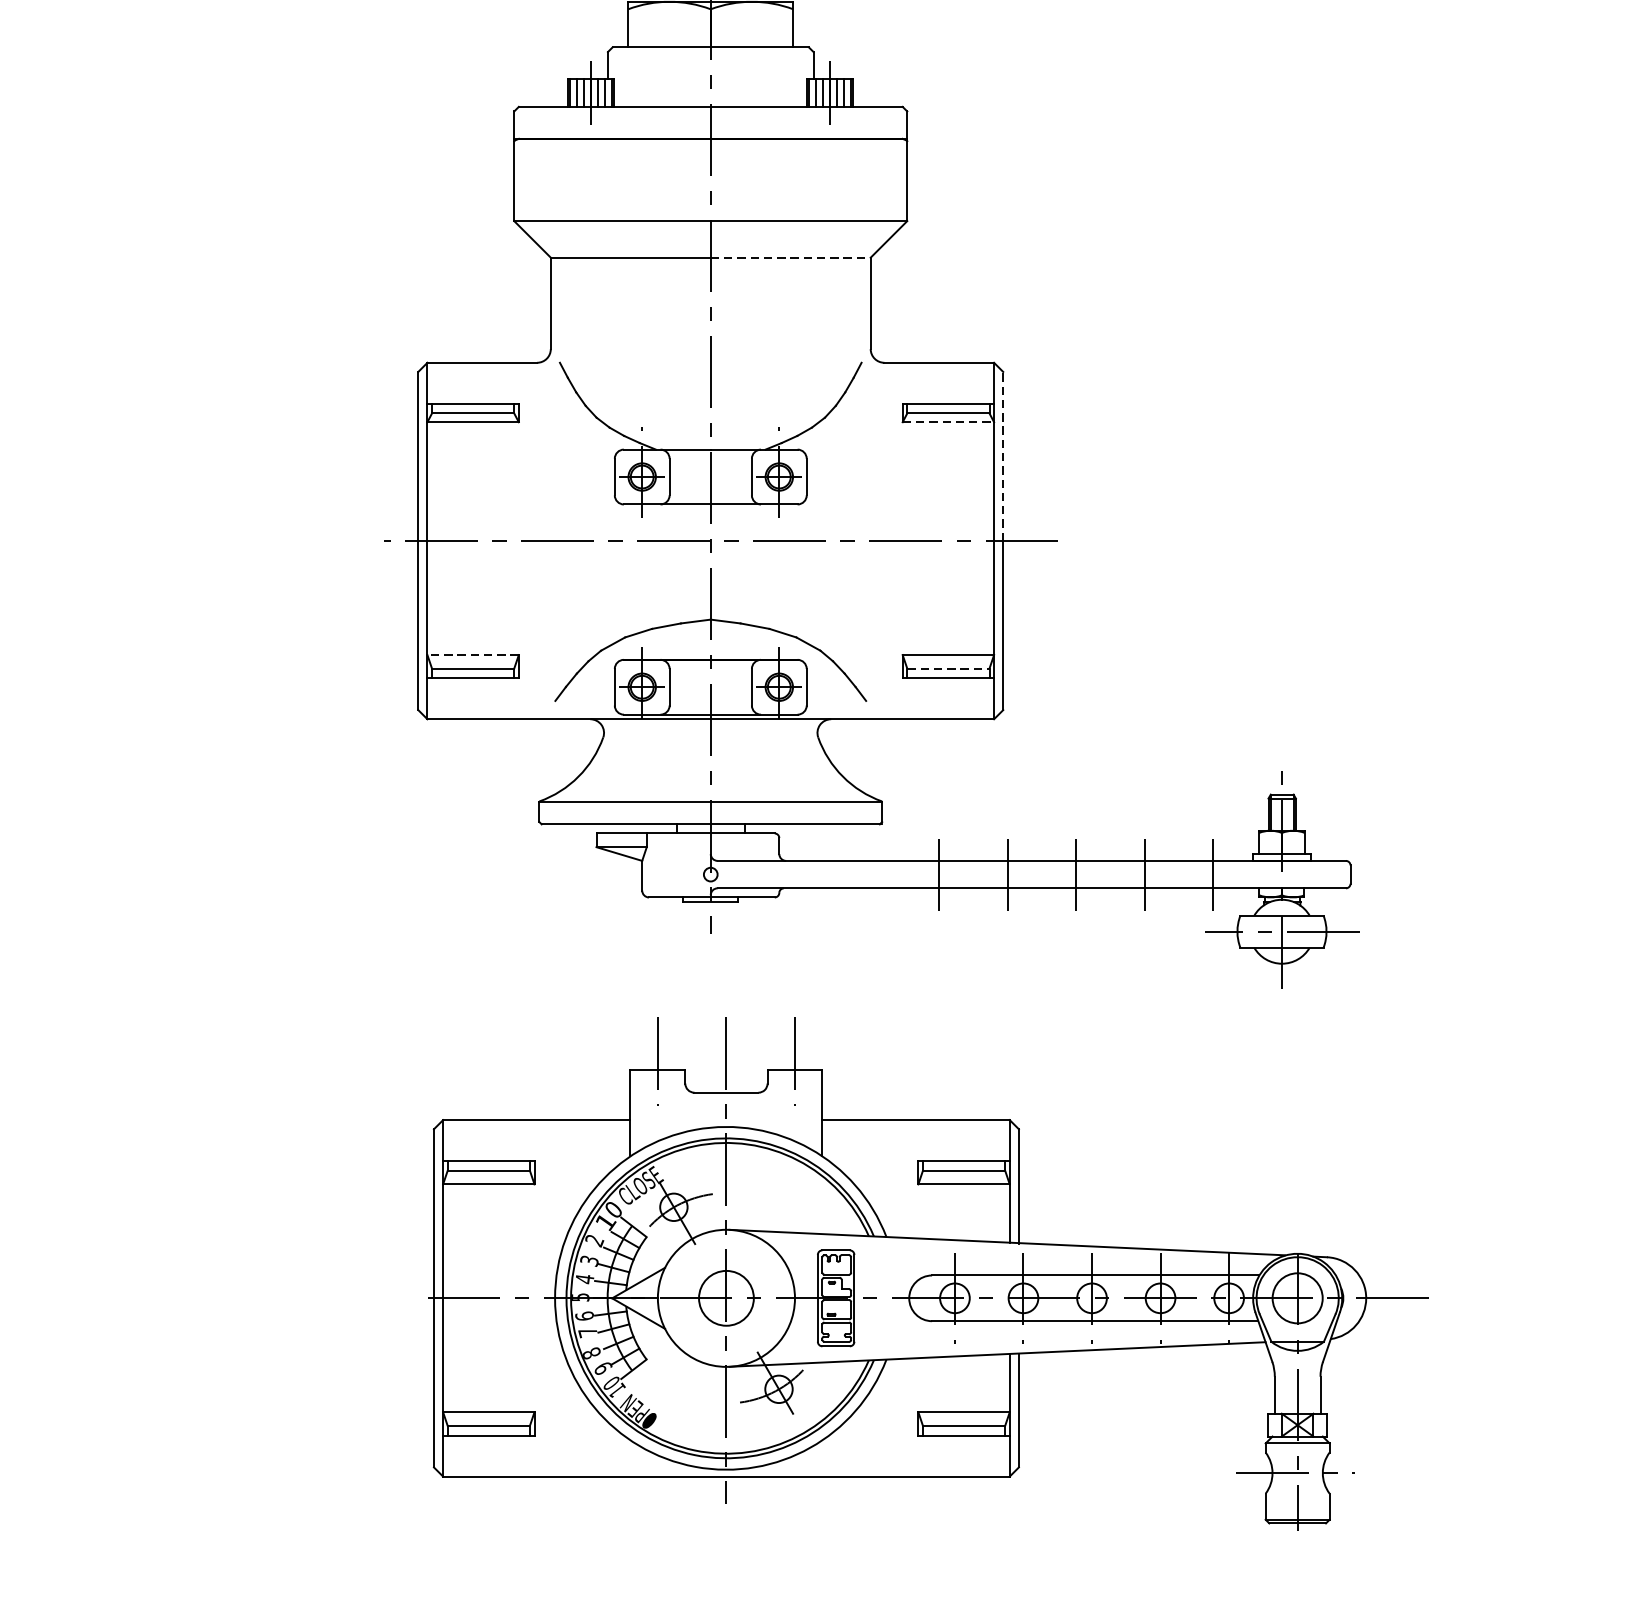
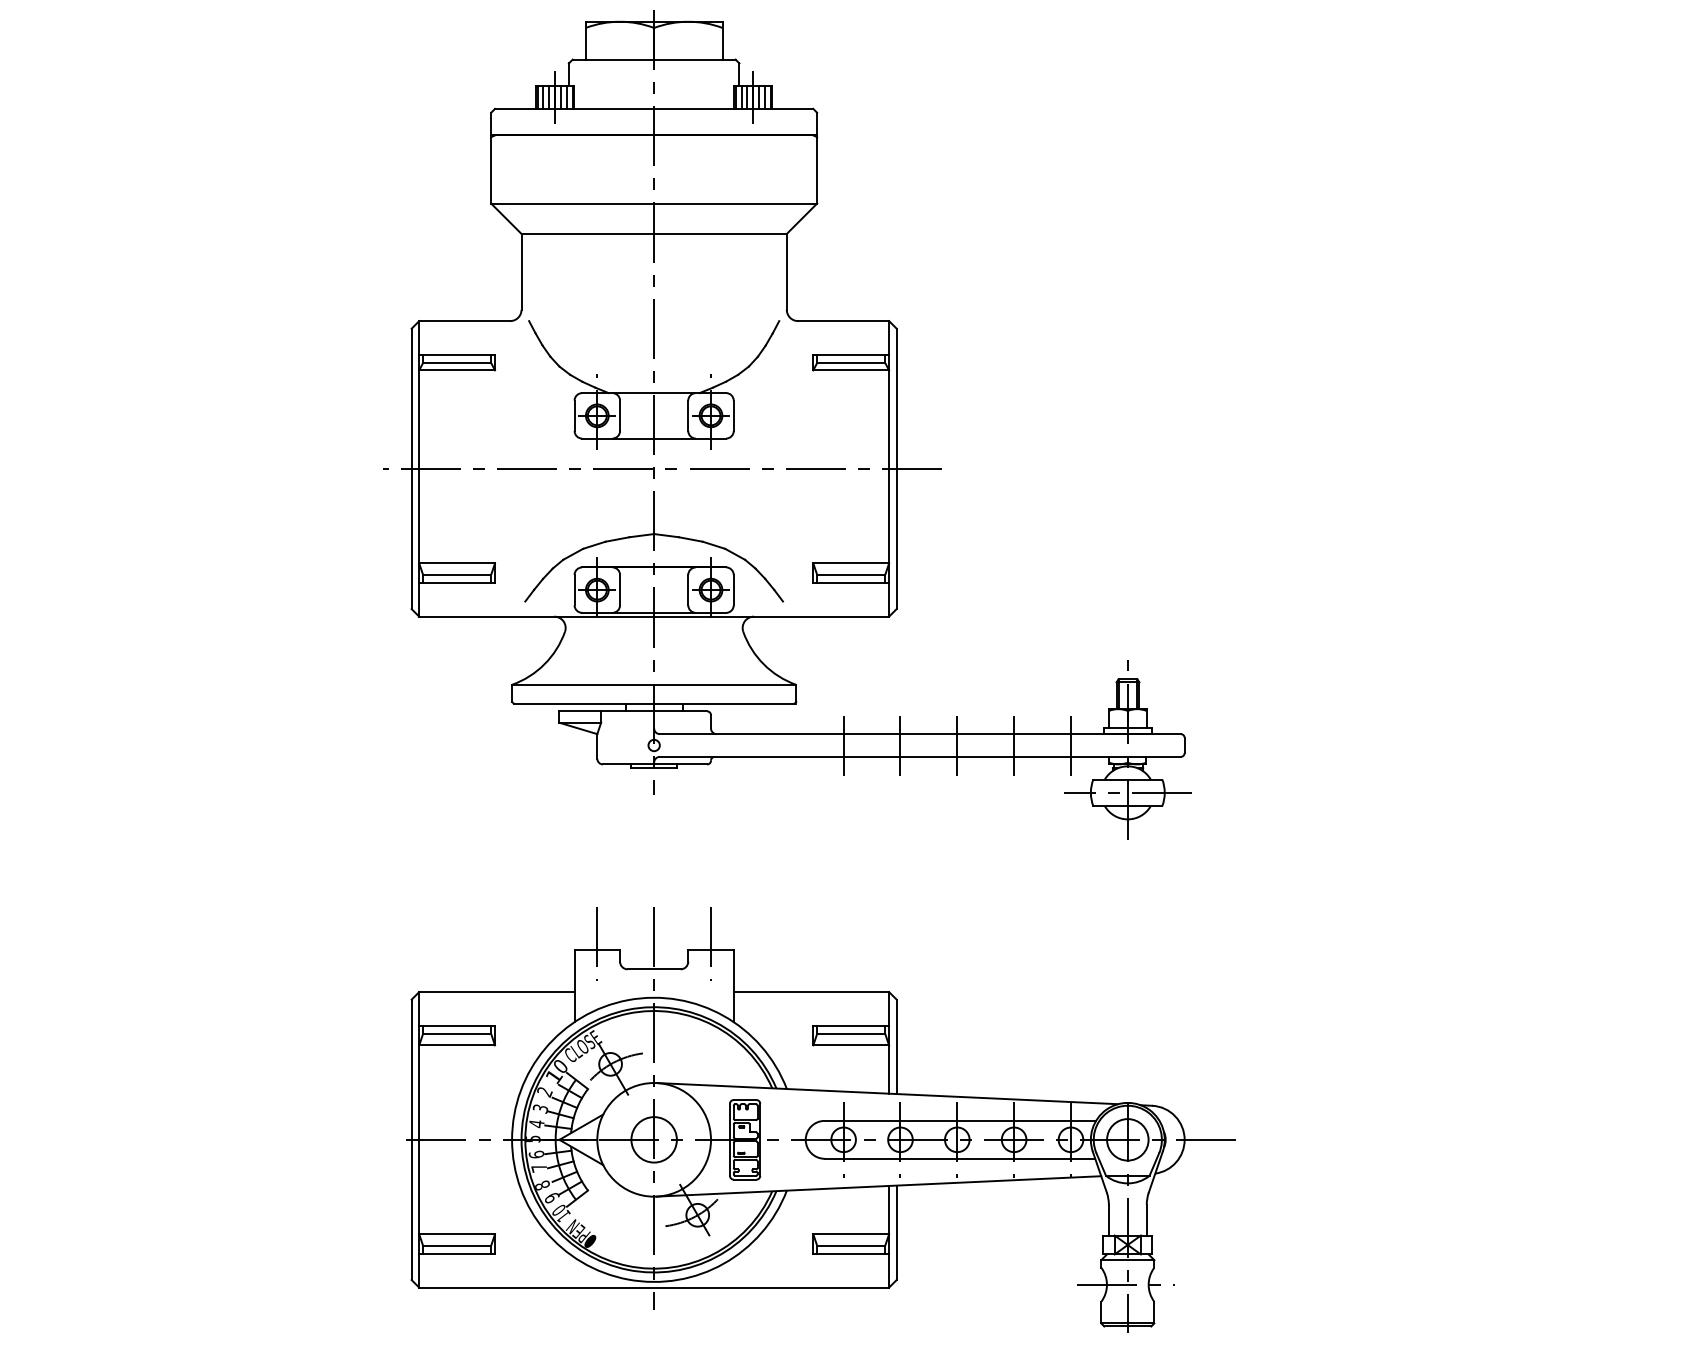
line: (790, 257) -> (720, 233), dashed -> solid
line: (948, 422) -> (851, 370), dashed -> solid
line: (1003, 456) -> (896, 398), dashed -> solid
line: (473, 655) -> (457, 563), dashed -> solid
line: (948, 668) -> (851, 574), dashed -> solid
part: (927, 1273) -> (820, 1119), moved

